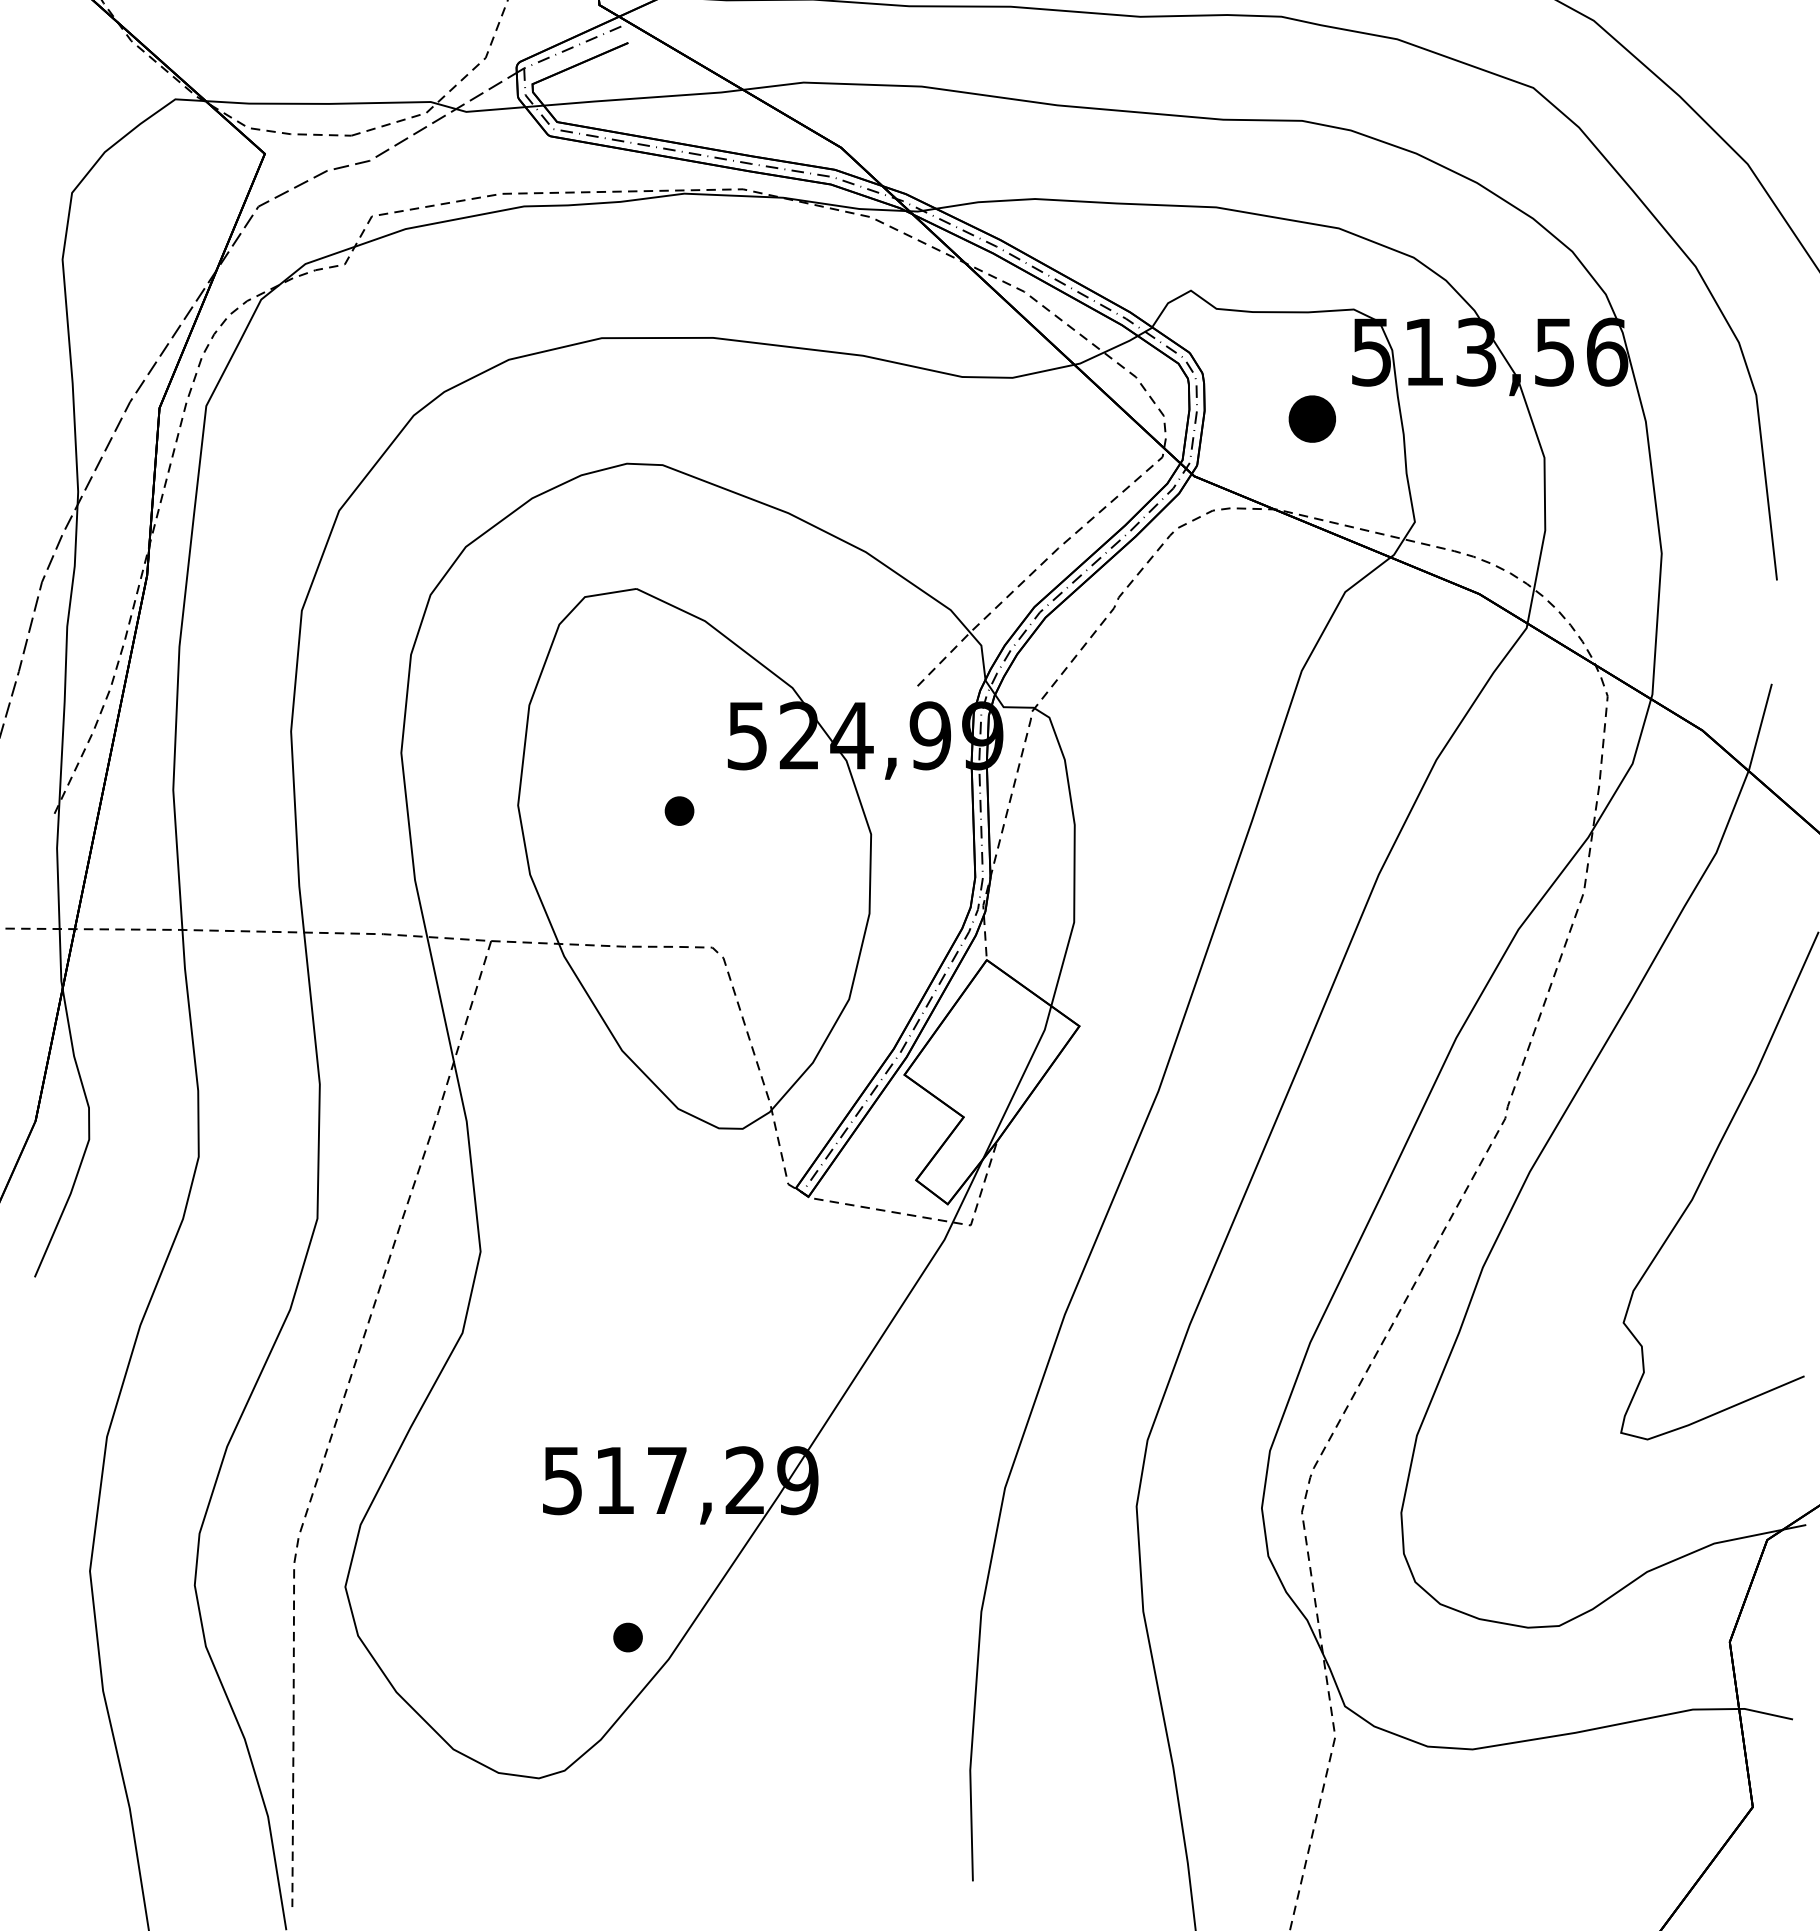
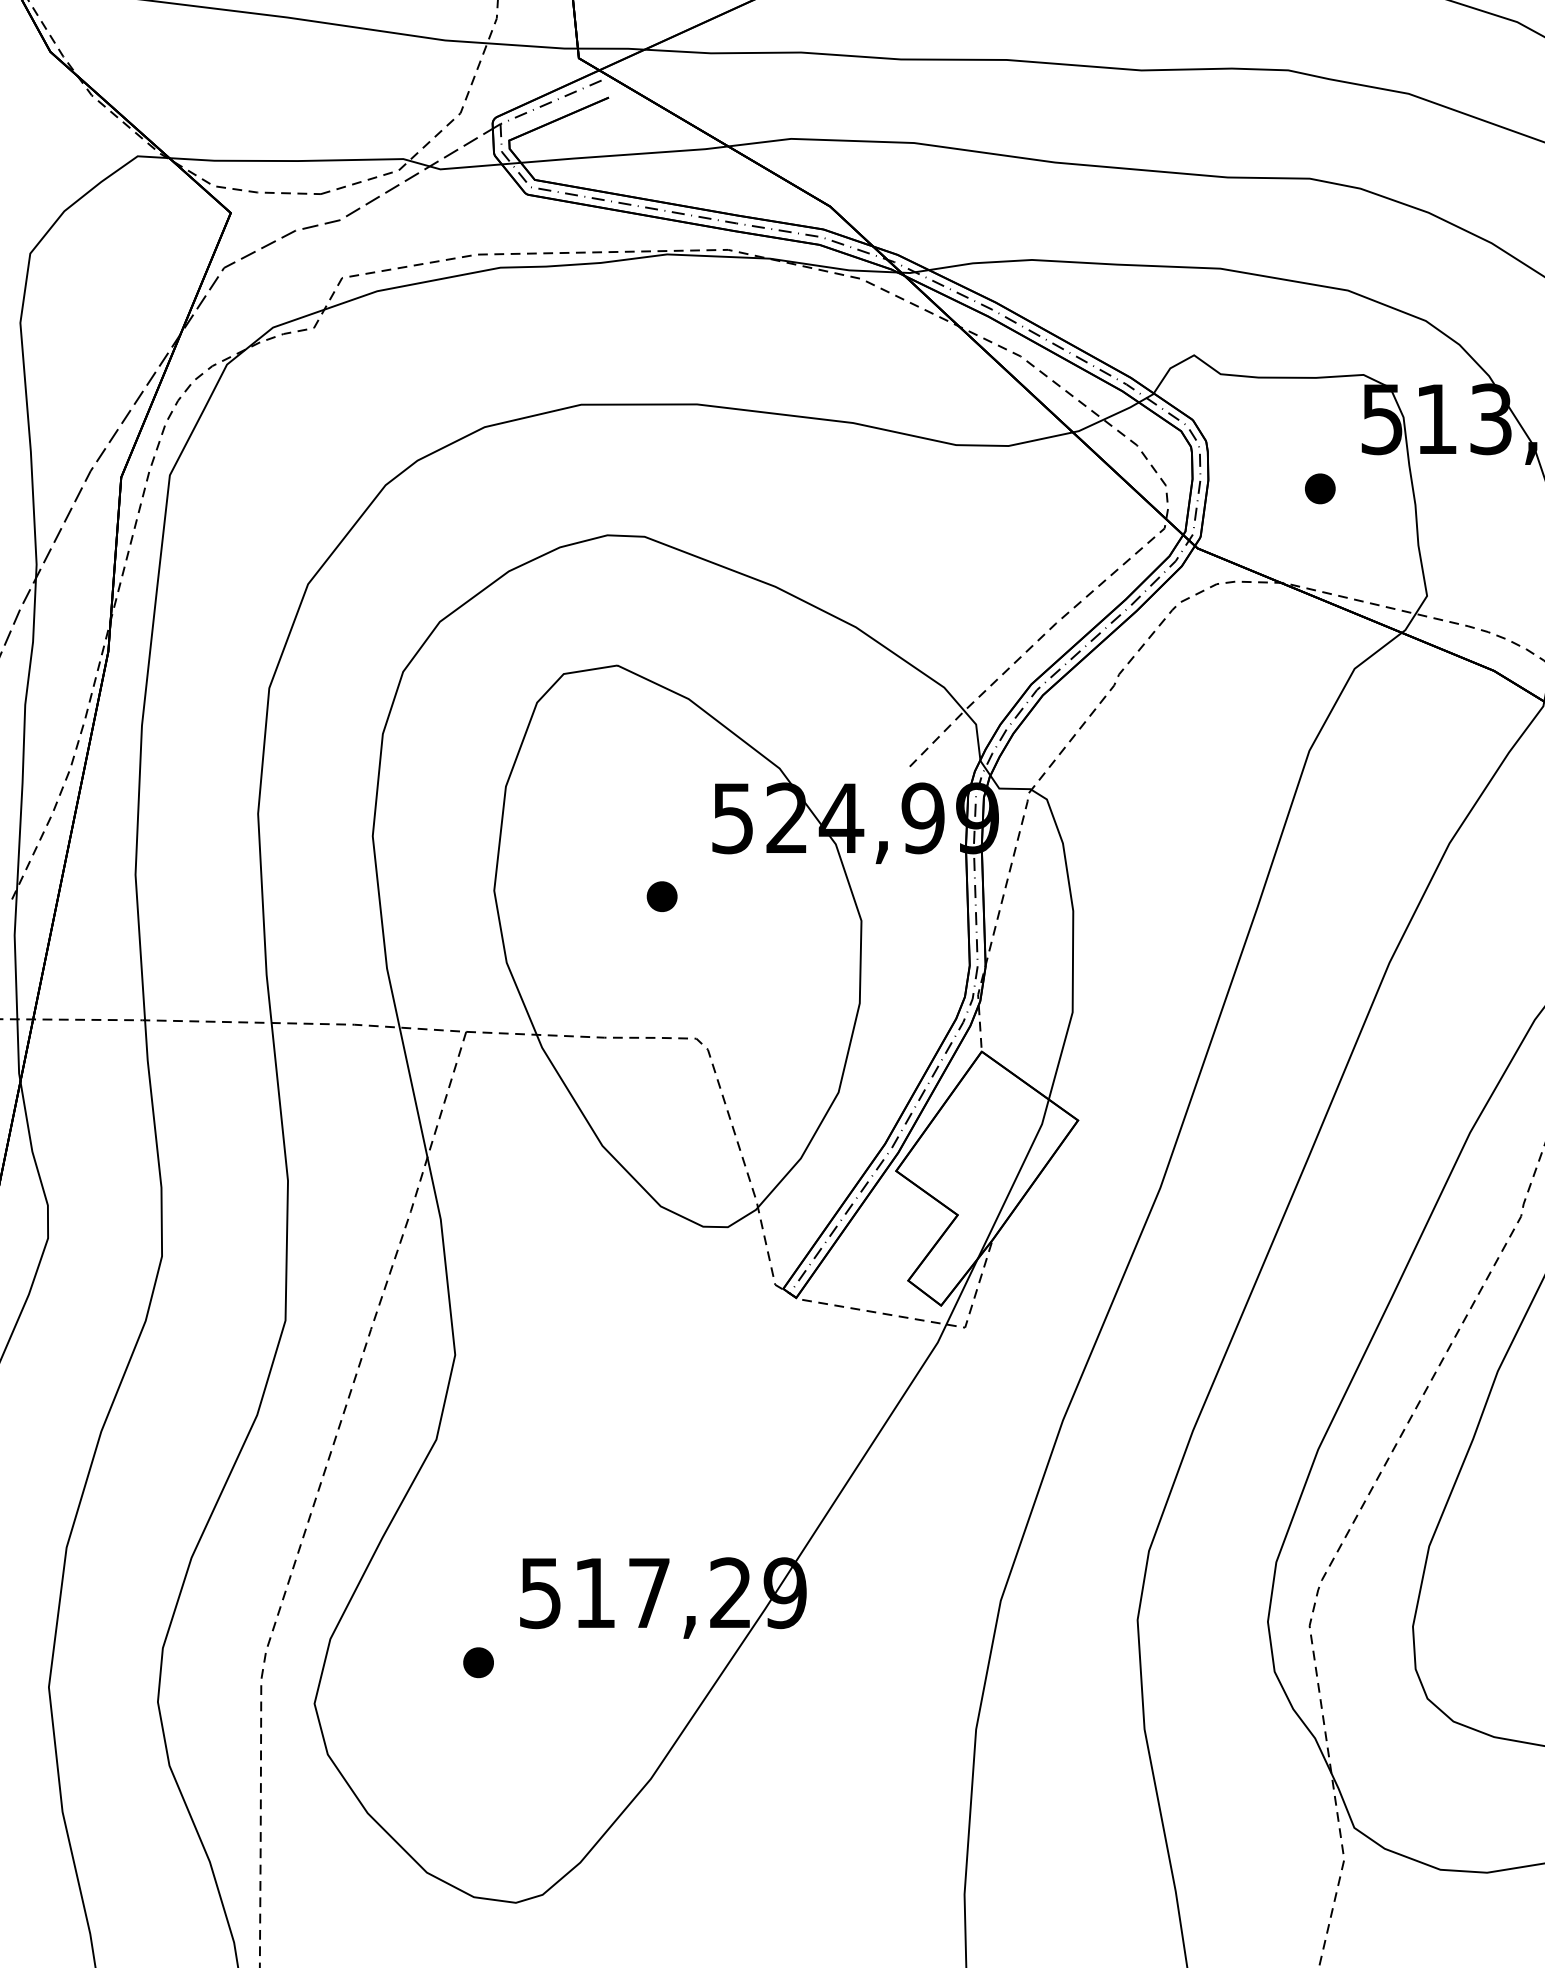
part: (1311, 418) -> (1319, 488), size x0.62
part: (627, 1637) -> (477, 1662), moved

